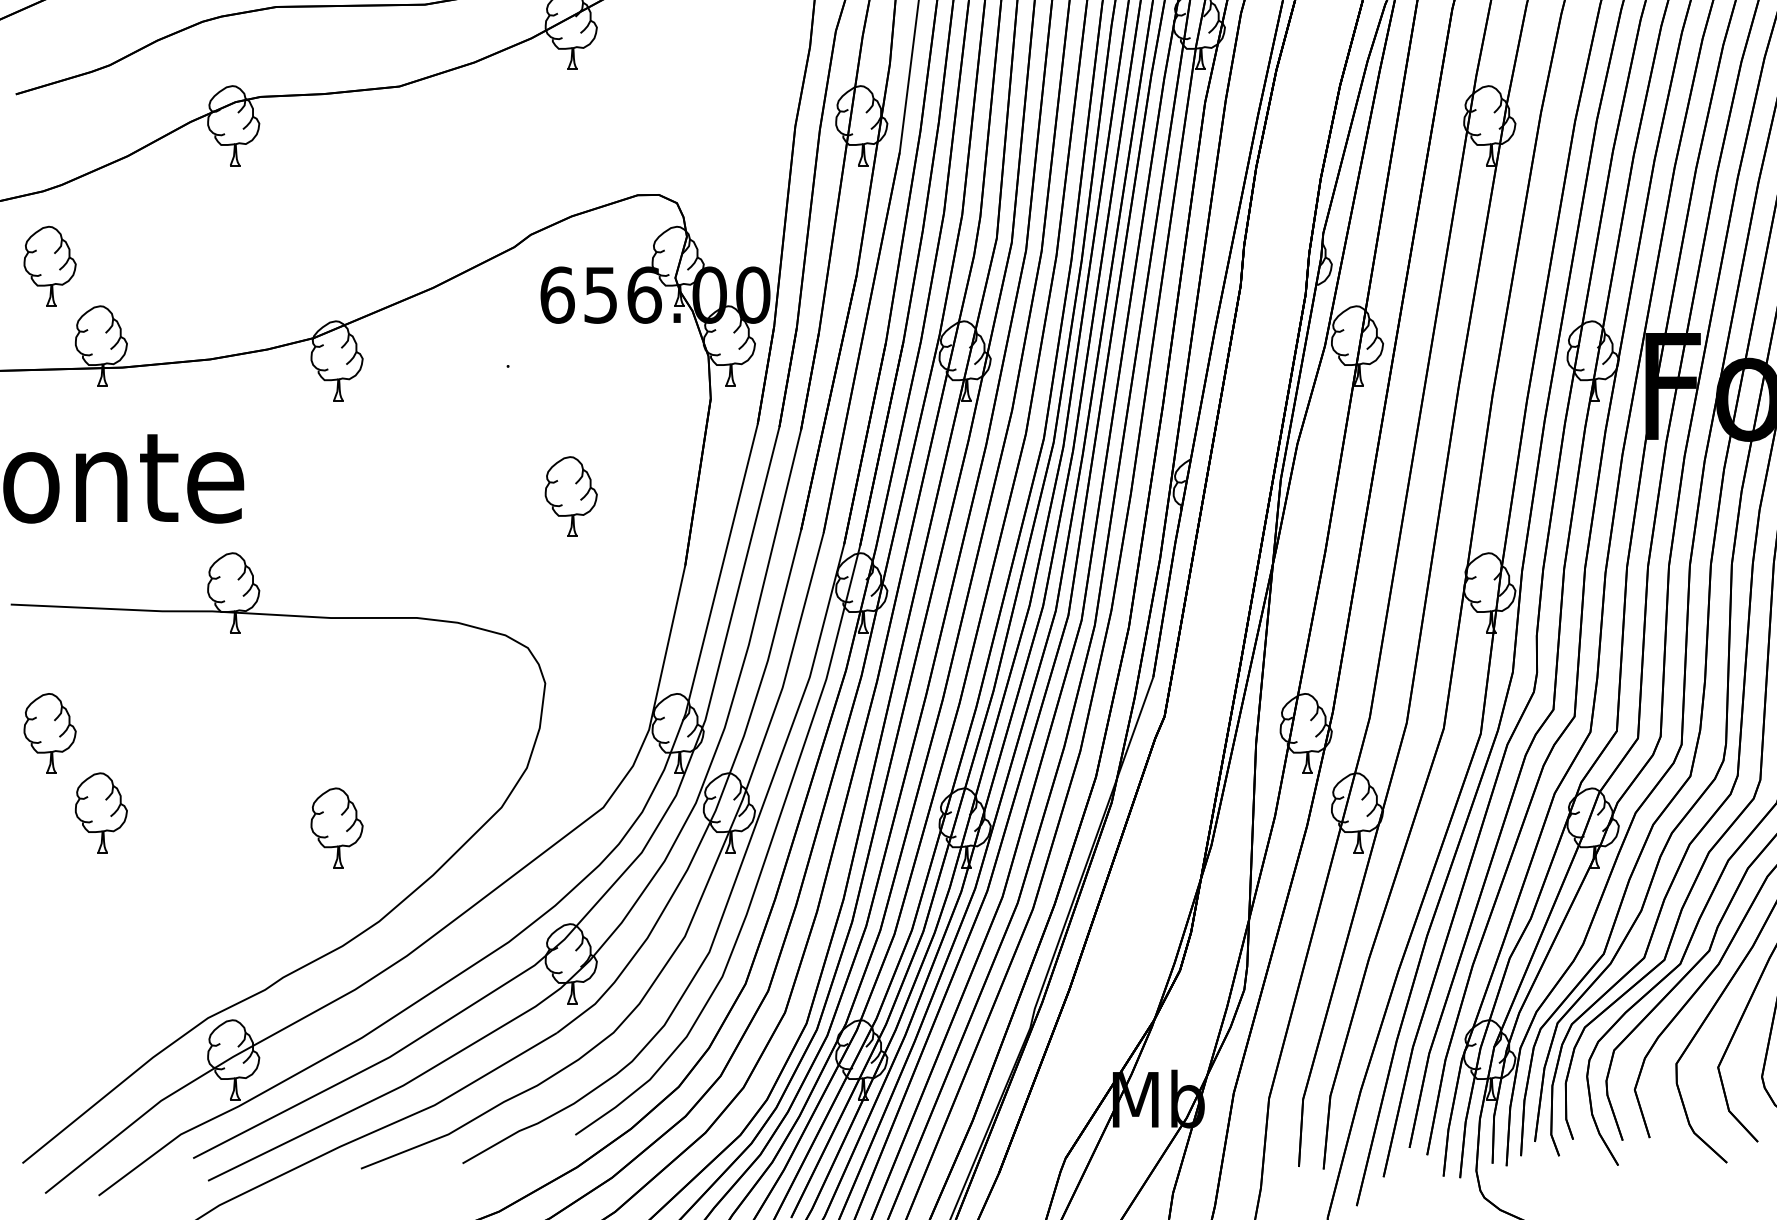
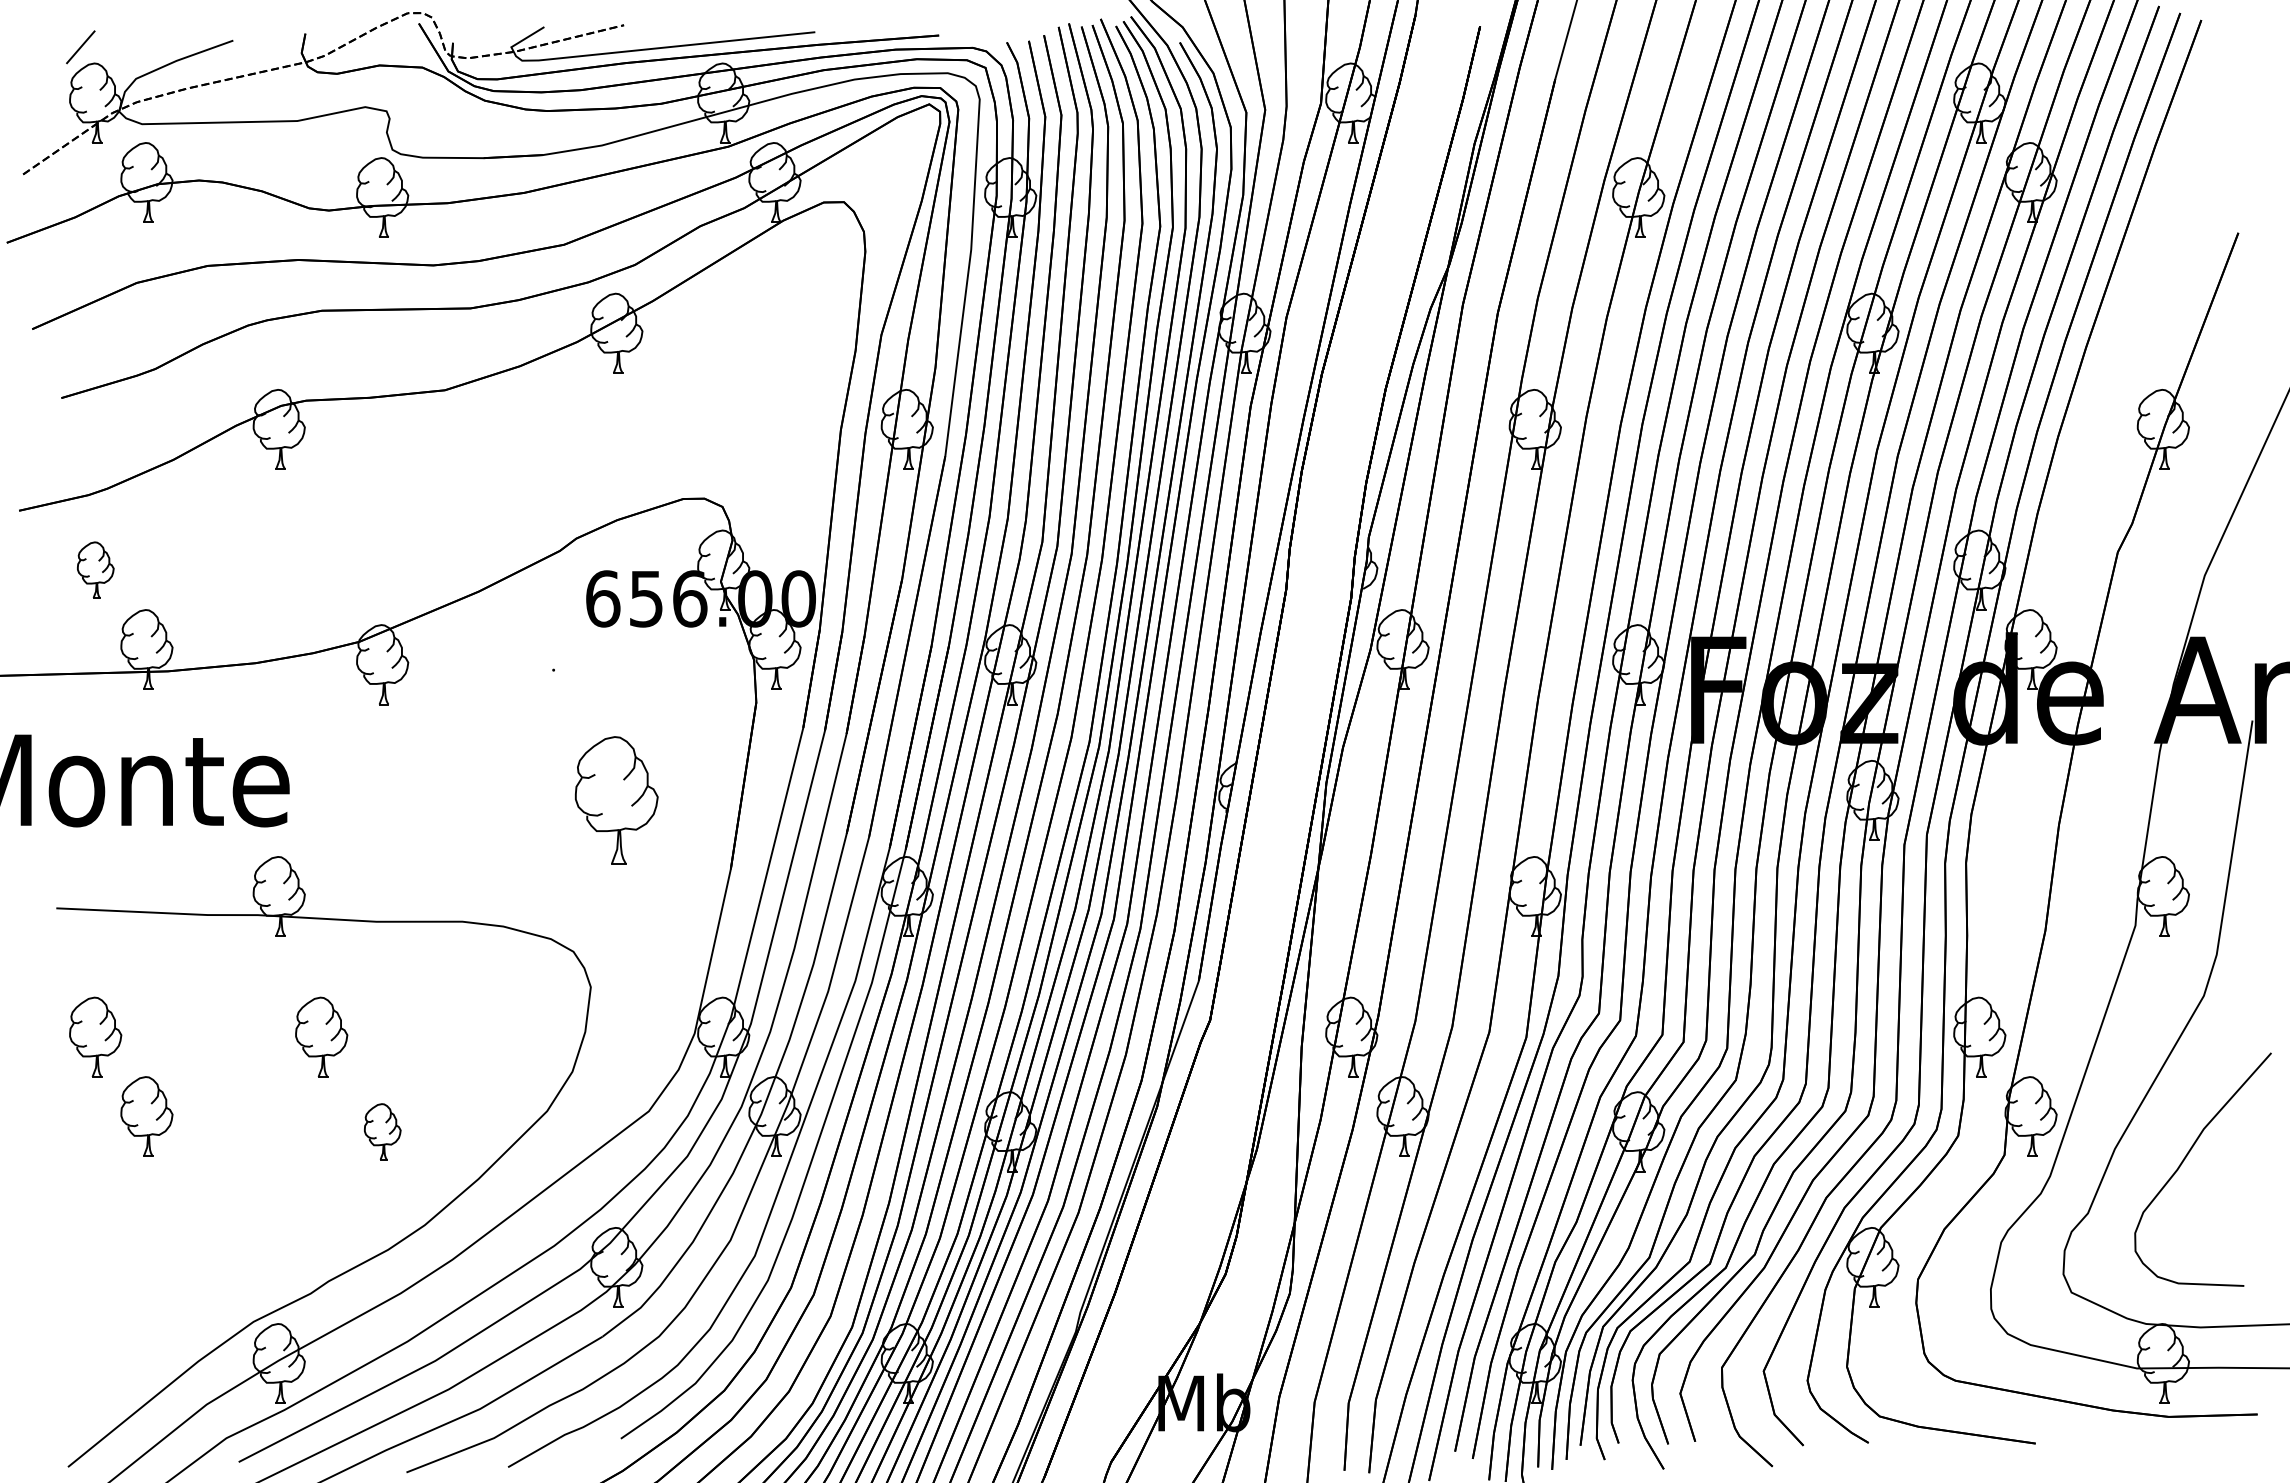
part: (49, 265) -> (95, 569), size x0.7
part: (570, 496) -> (616, 800), size x1.6
part: (275, 732) -> (321, 1036), added
part: (336, 827) -> (382, 1131), size x0.7

